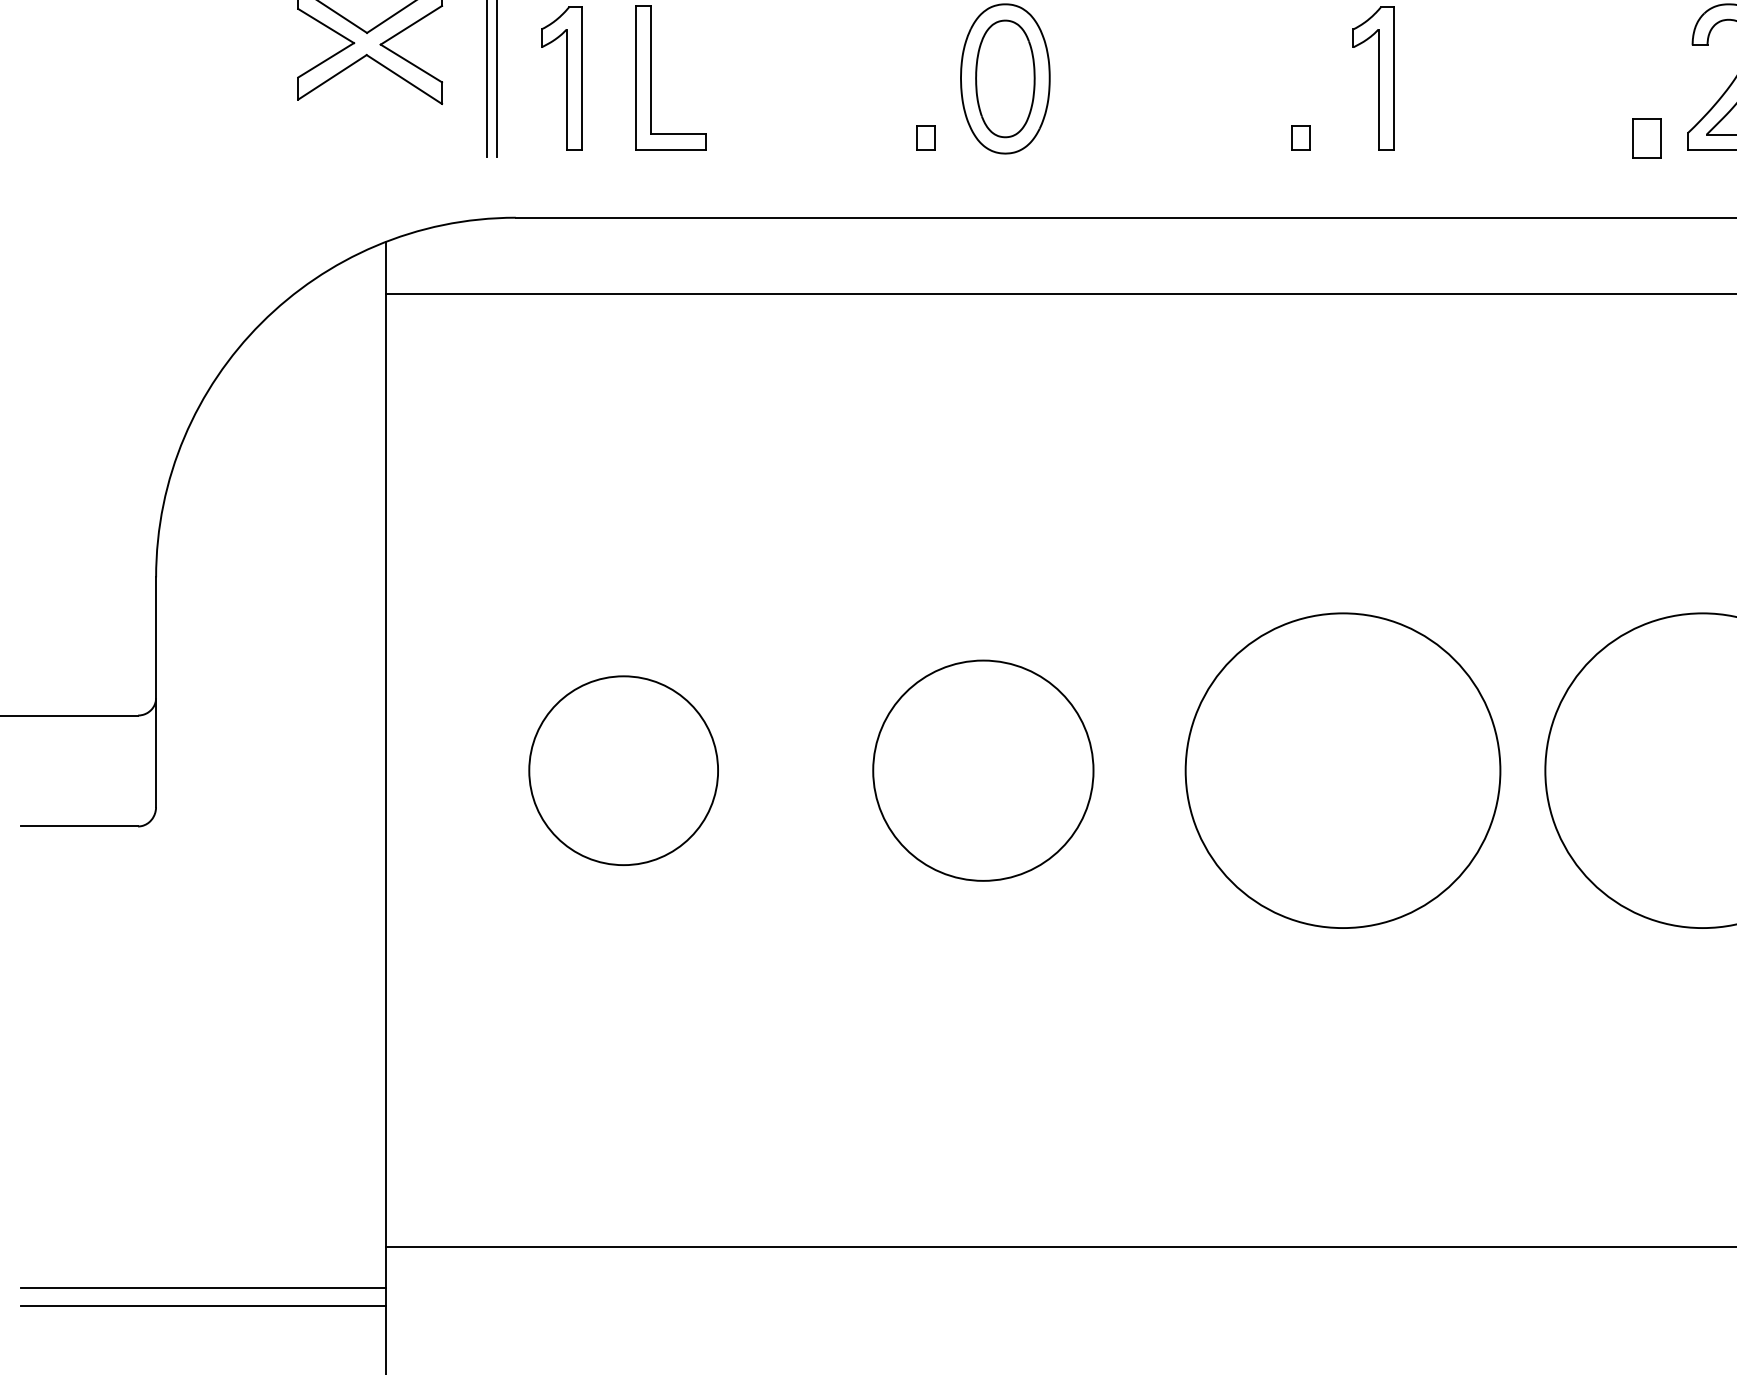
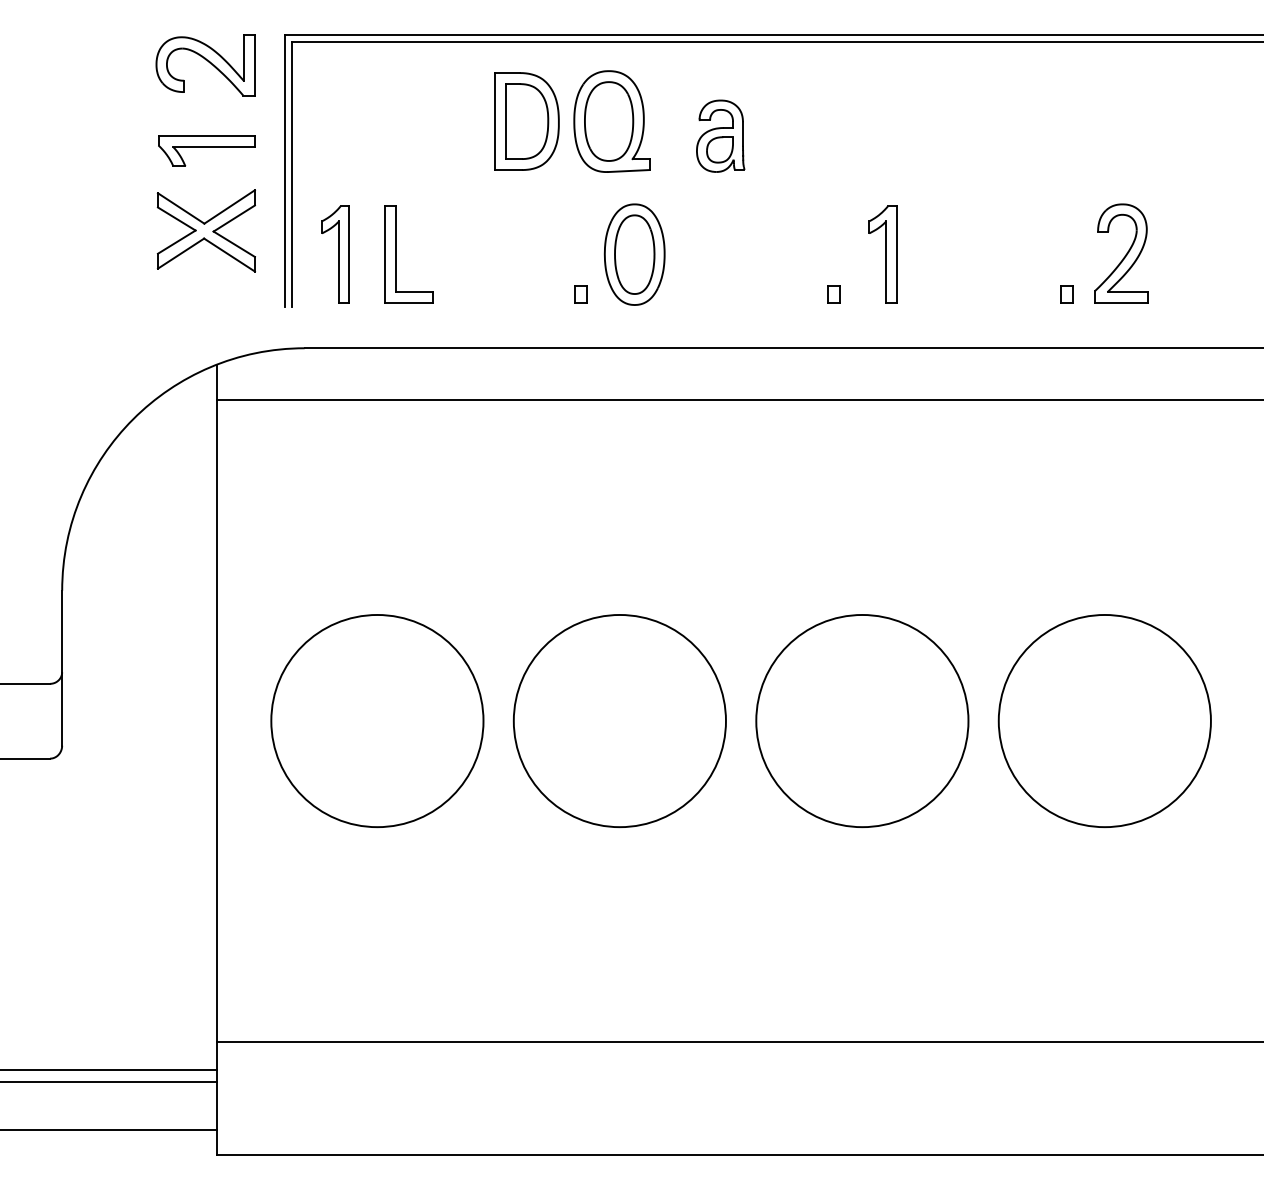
part: (1645, 137) -> (1066, 294), size x0.62
circle: (623, 769) -> (377, 720), size x1.67
circle: (982, 769) -> (619, 720), size x1.43

